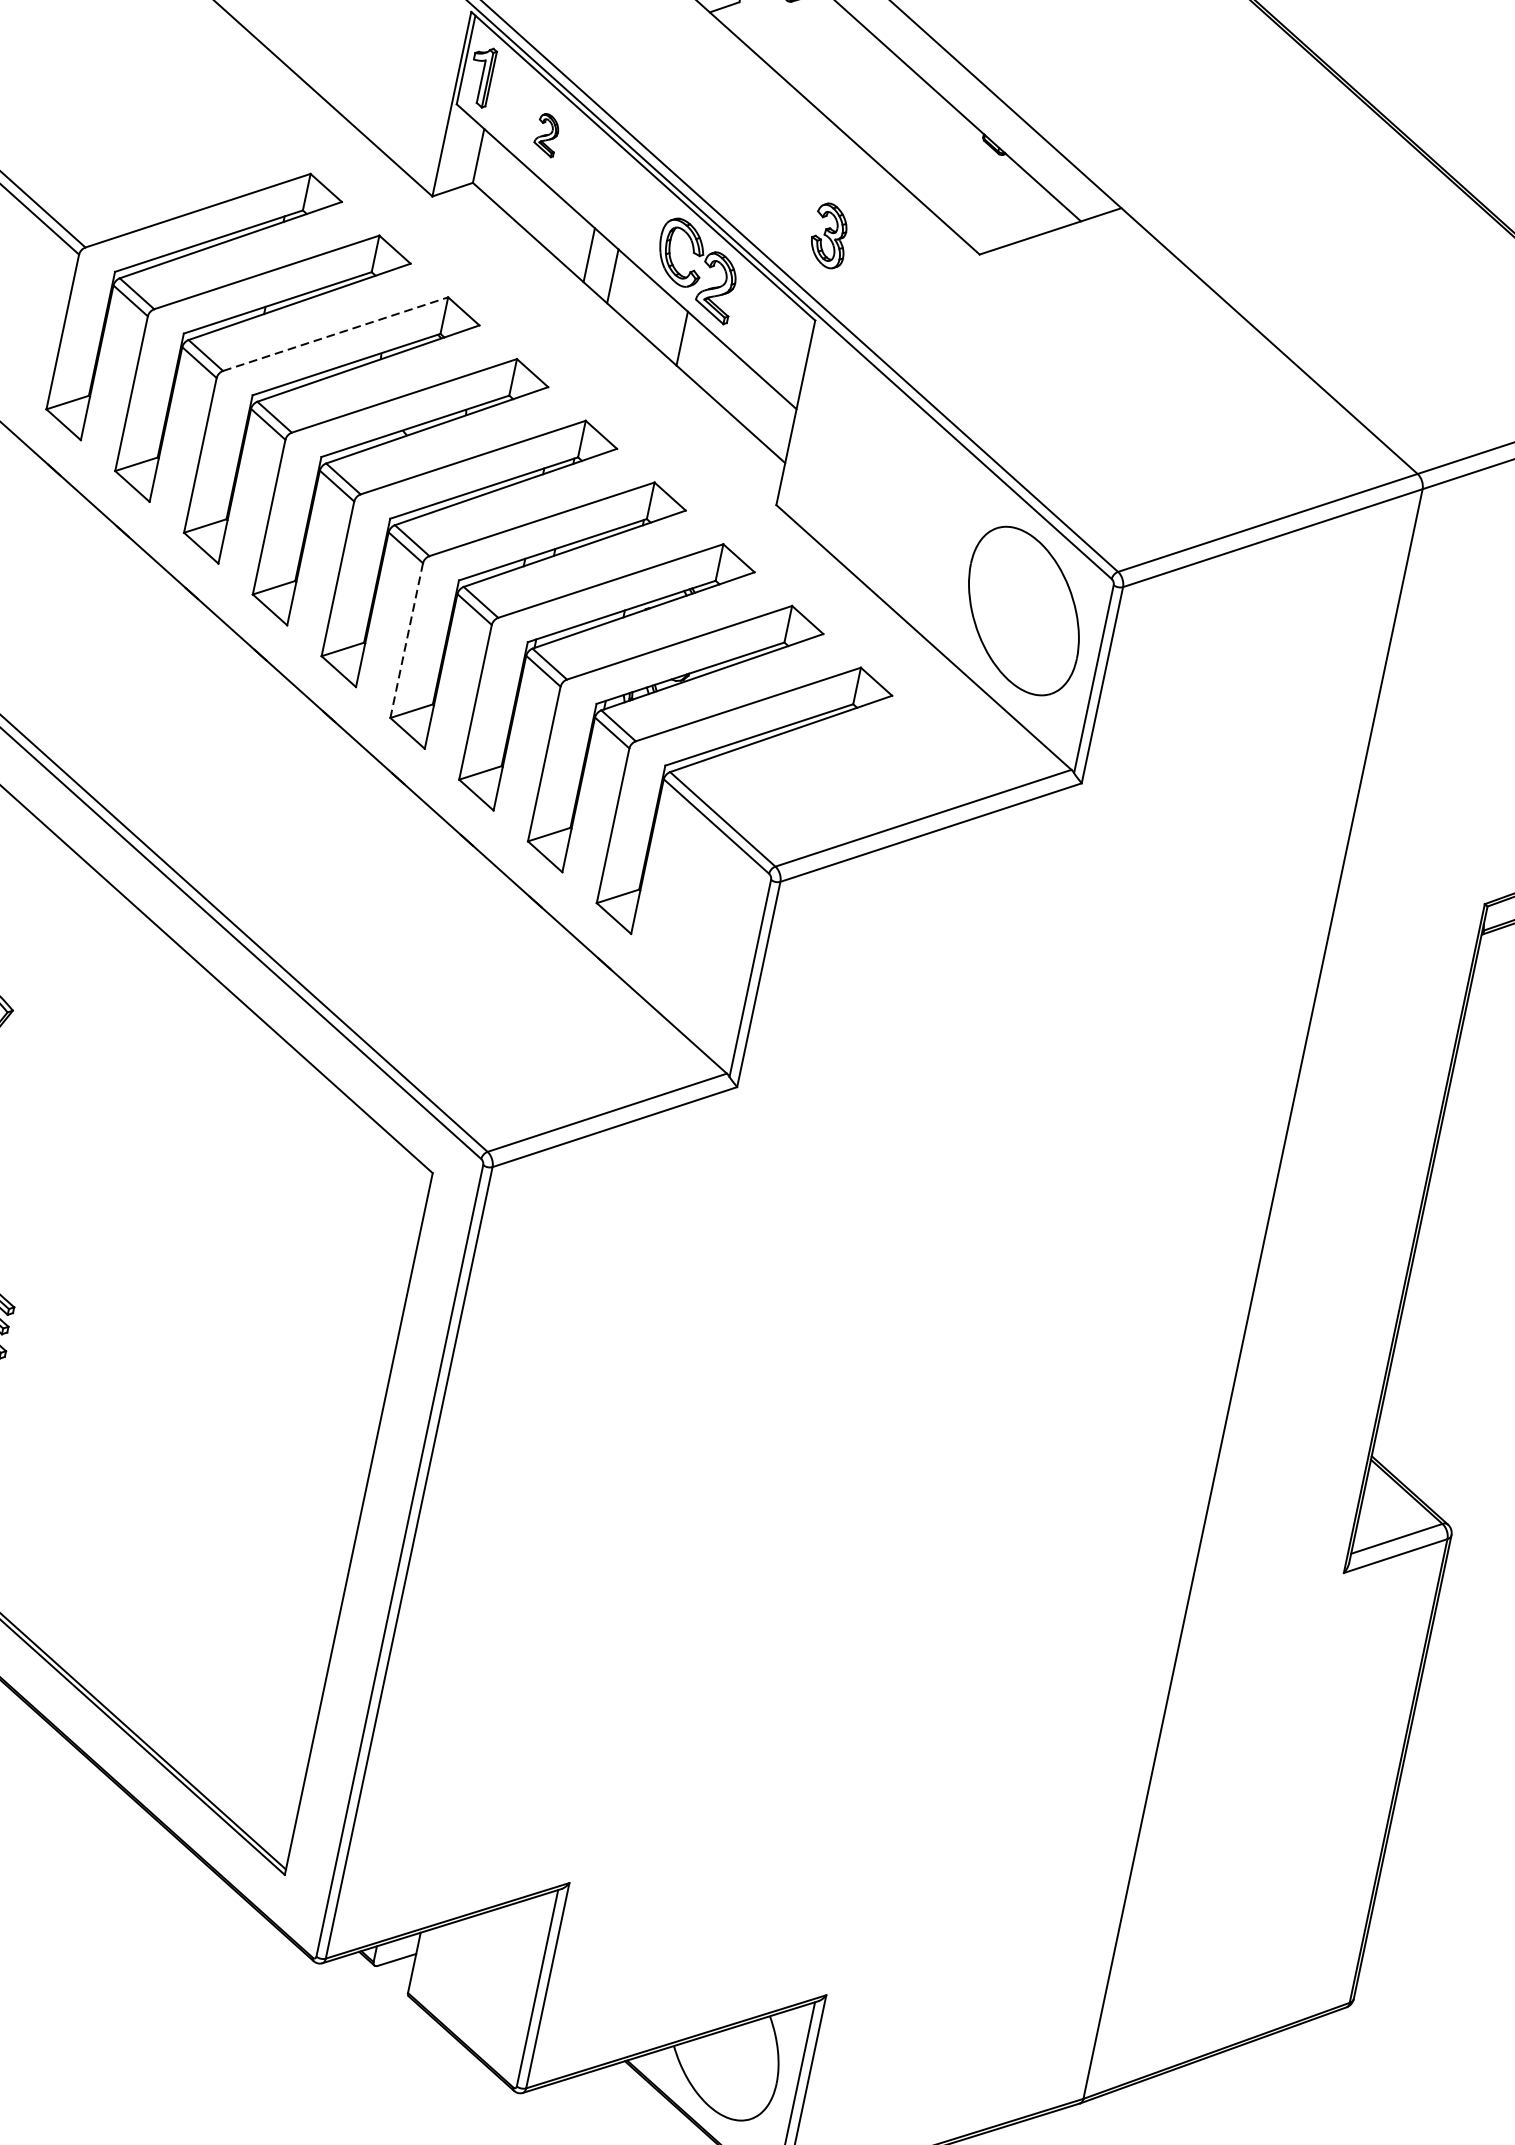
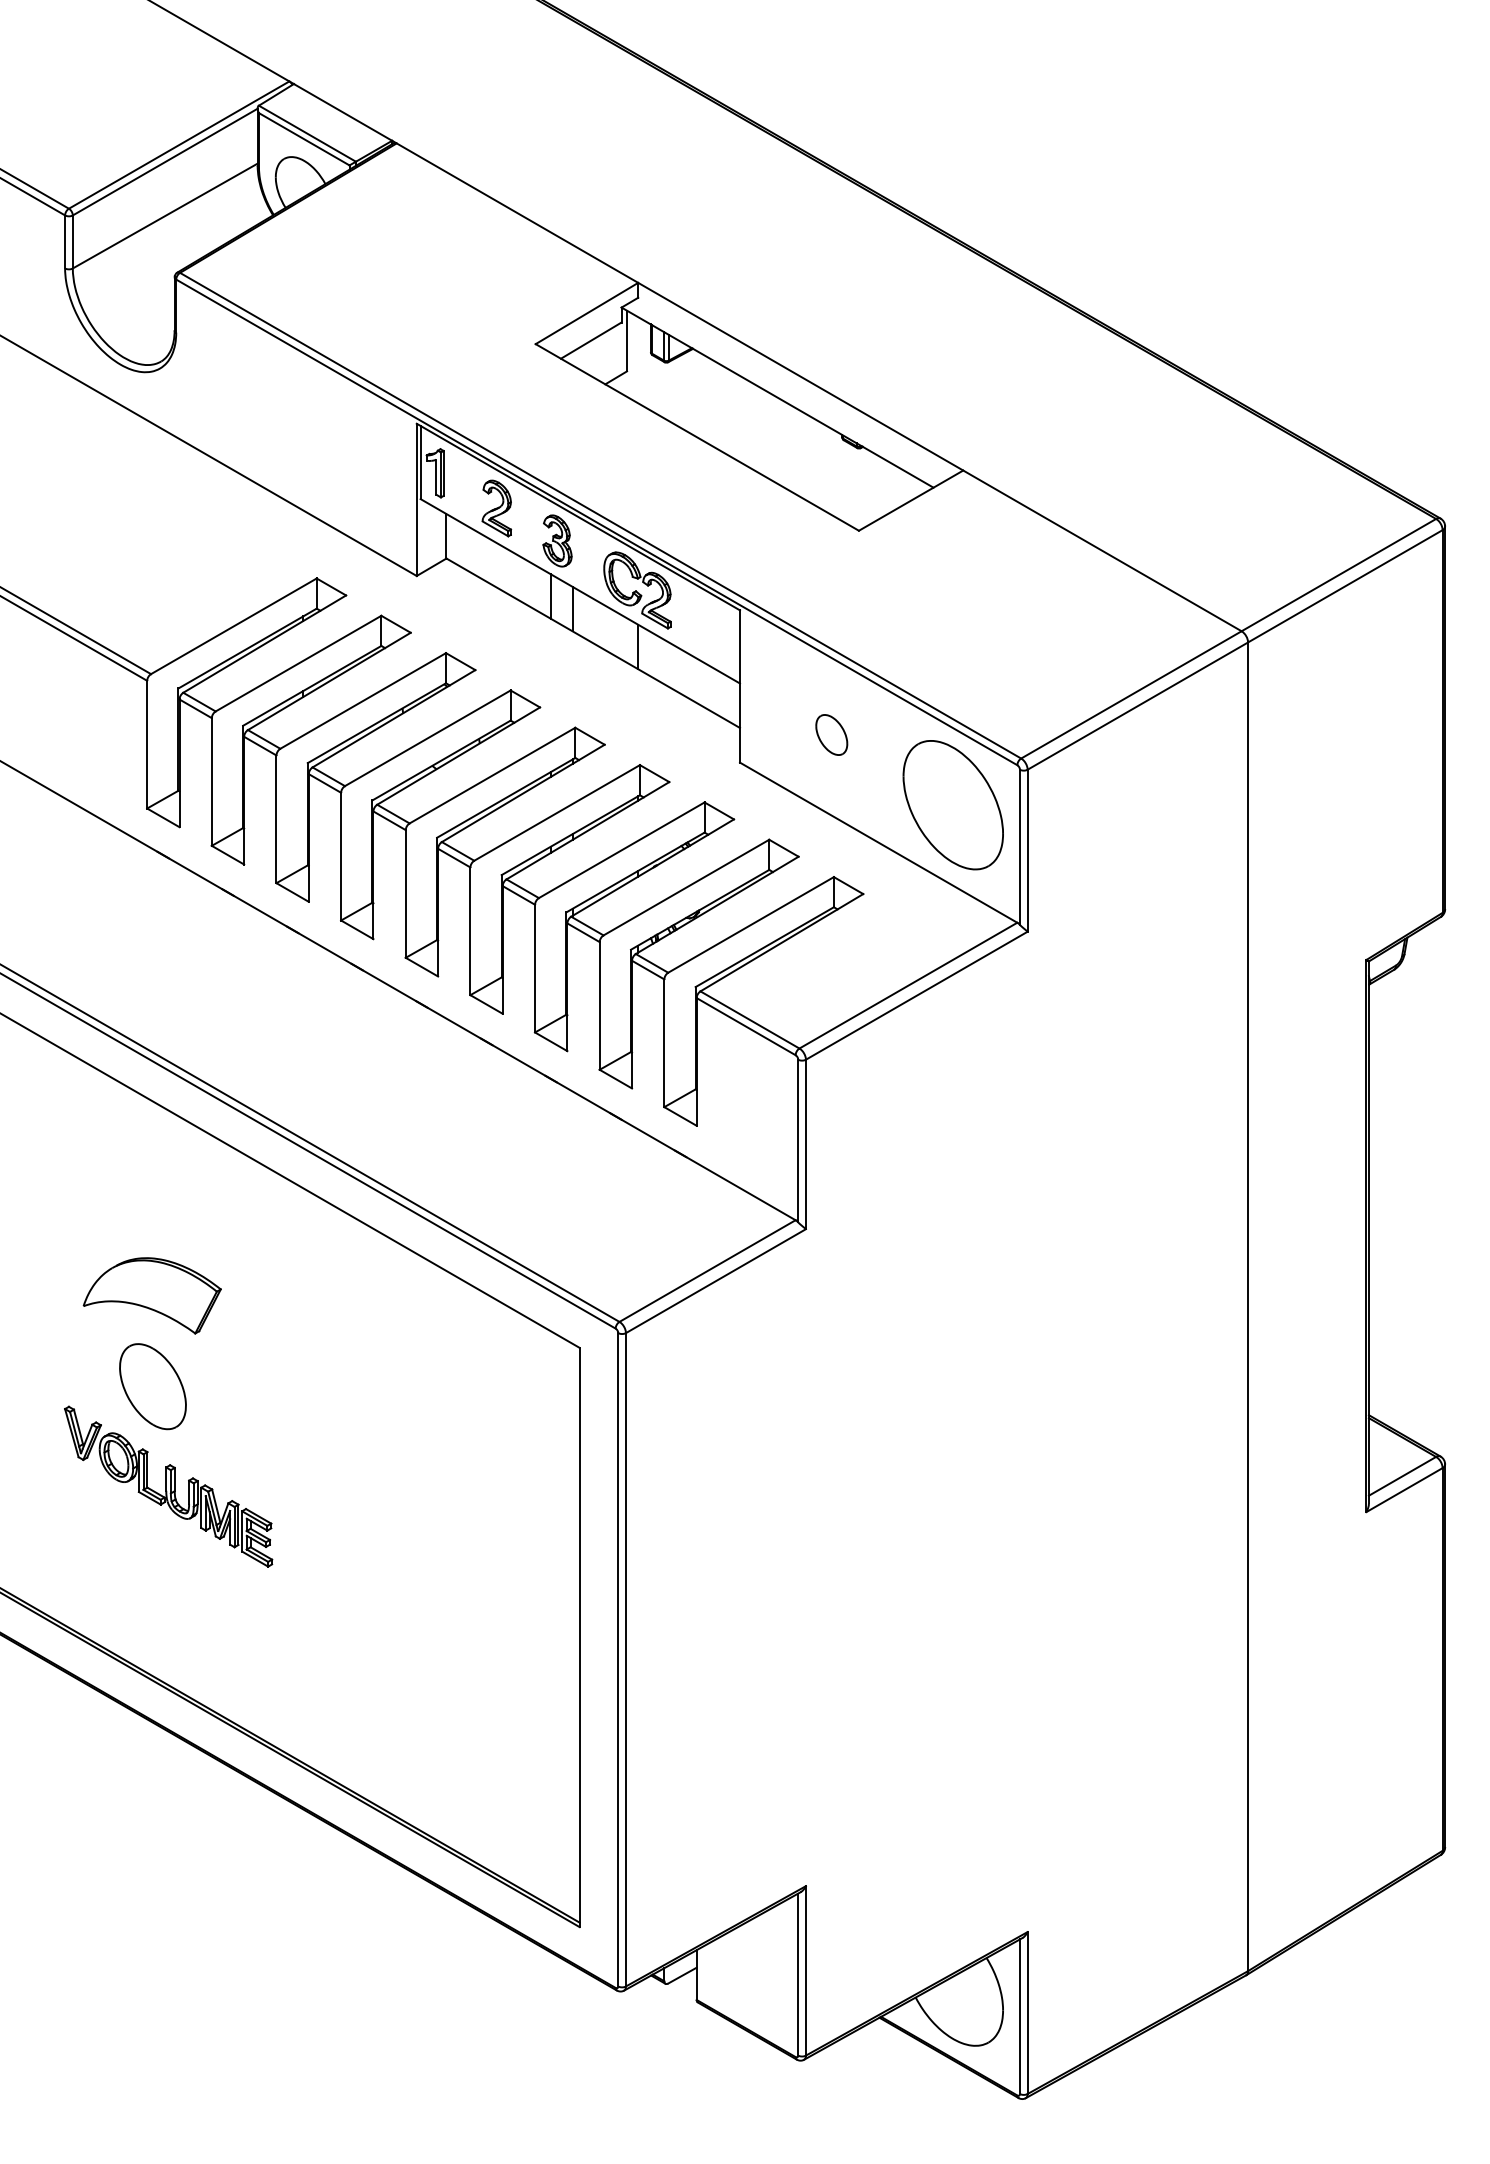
part: (546, 135) -> (496, 508), size x1.67
part: (830, 235) -> (557, 540), moved
line: (336, 333) -> (363, 700), dashed -> solid
part: (894, 494) -> (831, 734), added
line: (406, 640) -> (470, 931), dashed -> solid

